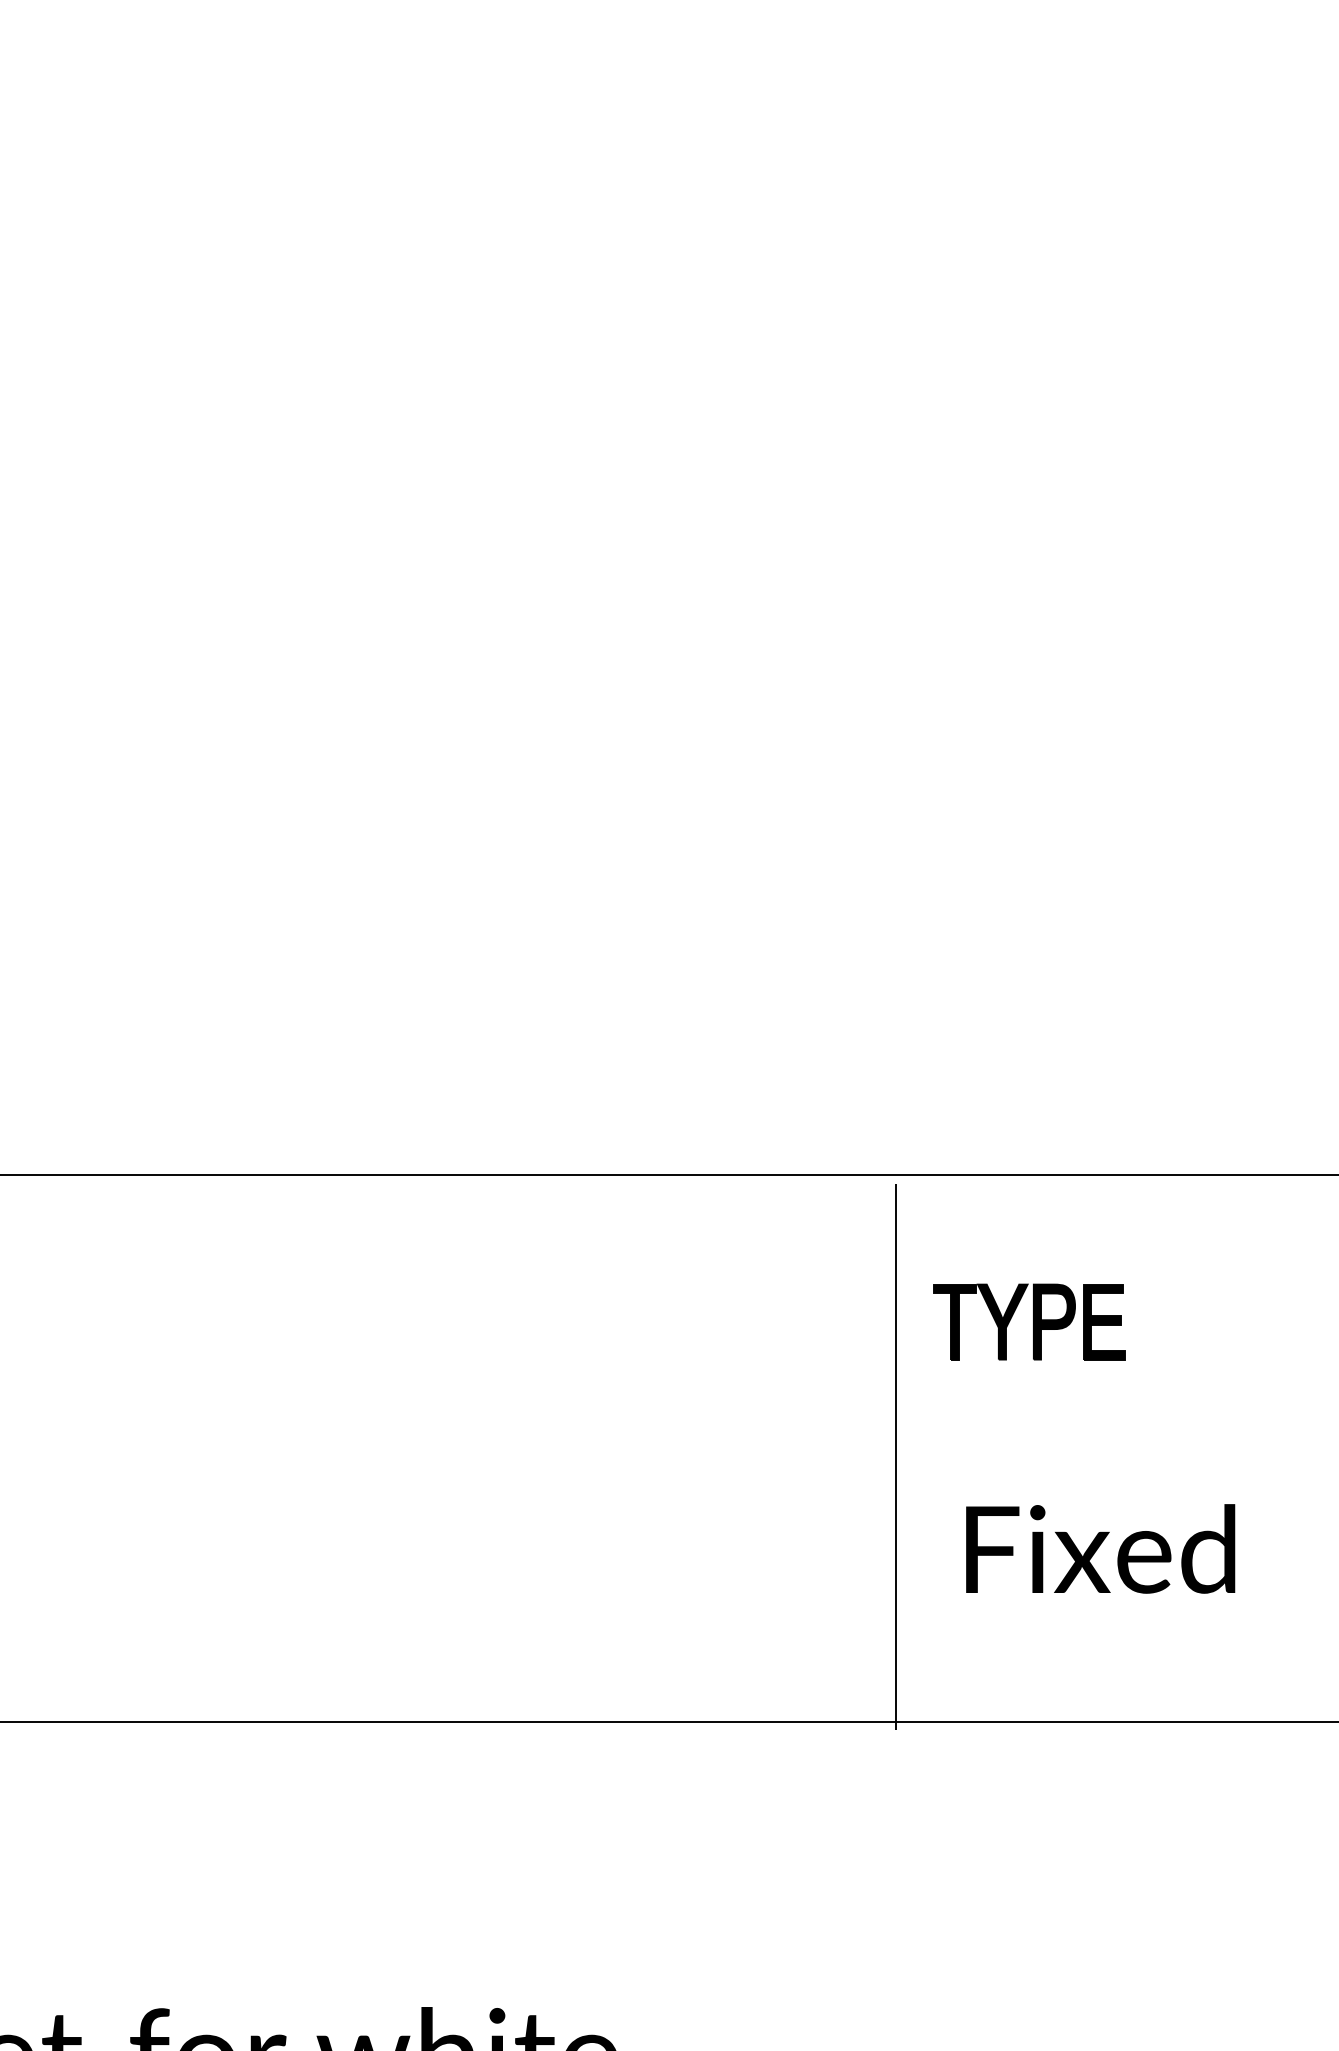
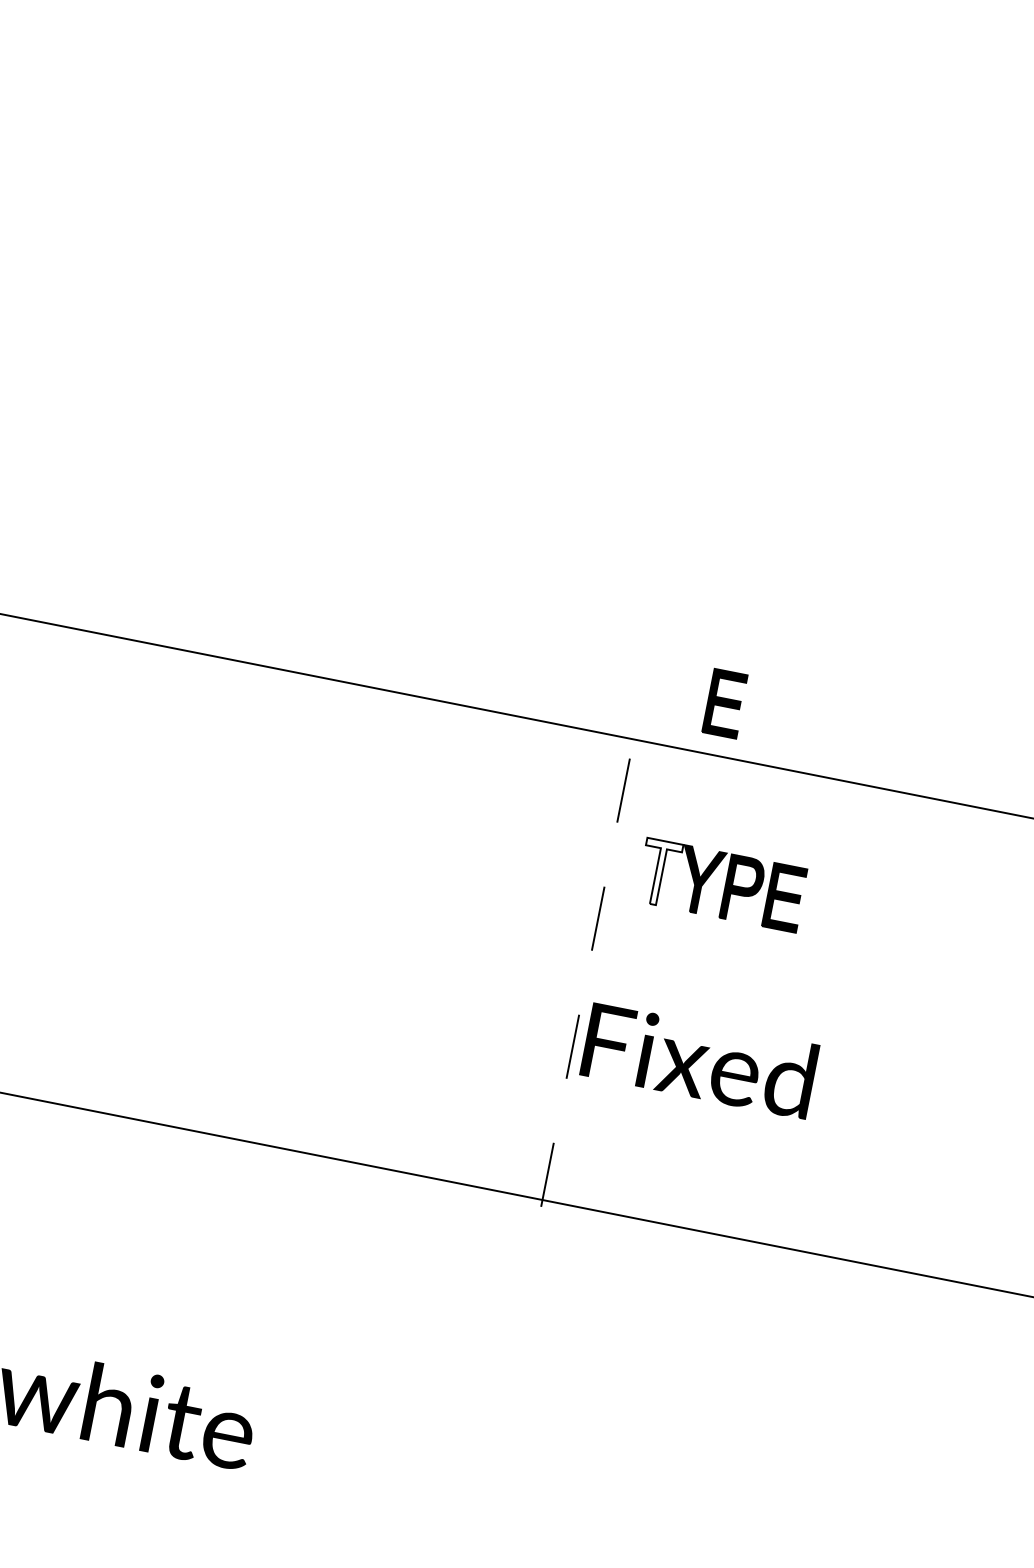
part: (992, 1114) -> (725, 704), added
fill: (954, 1321) -> (658, 872), removed
line: (895, 1456) -> (586, 976), solid -> dashed
text: (1100, 1548) -> (699, 1060), moved

